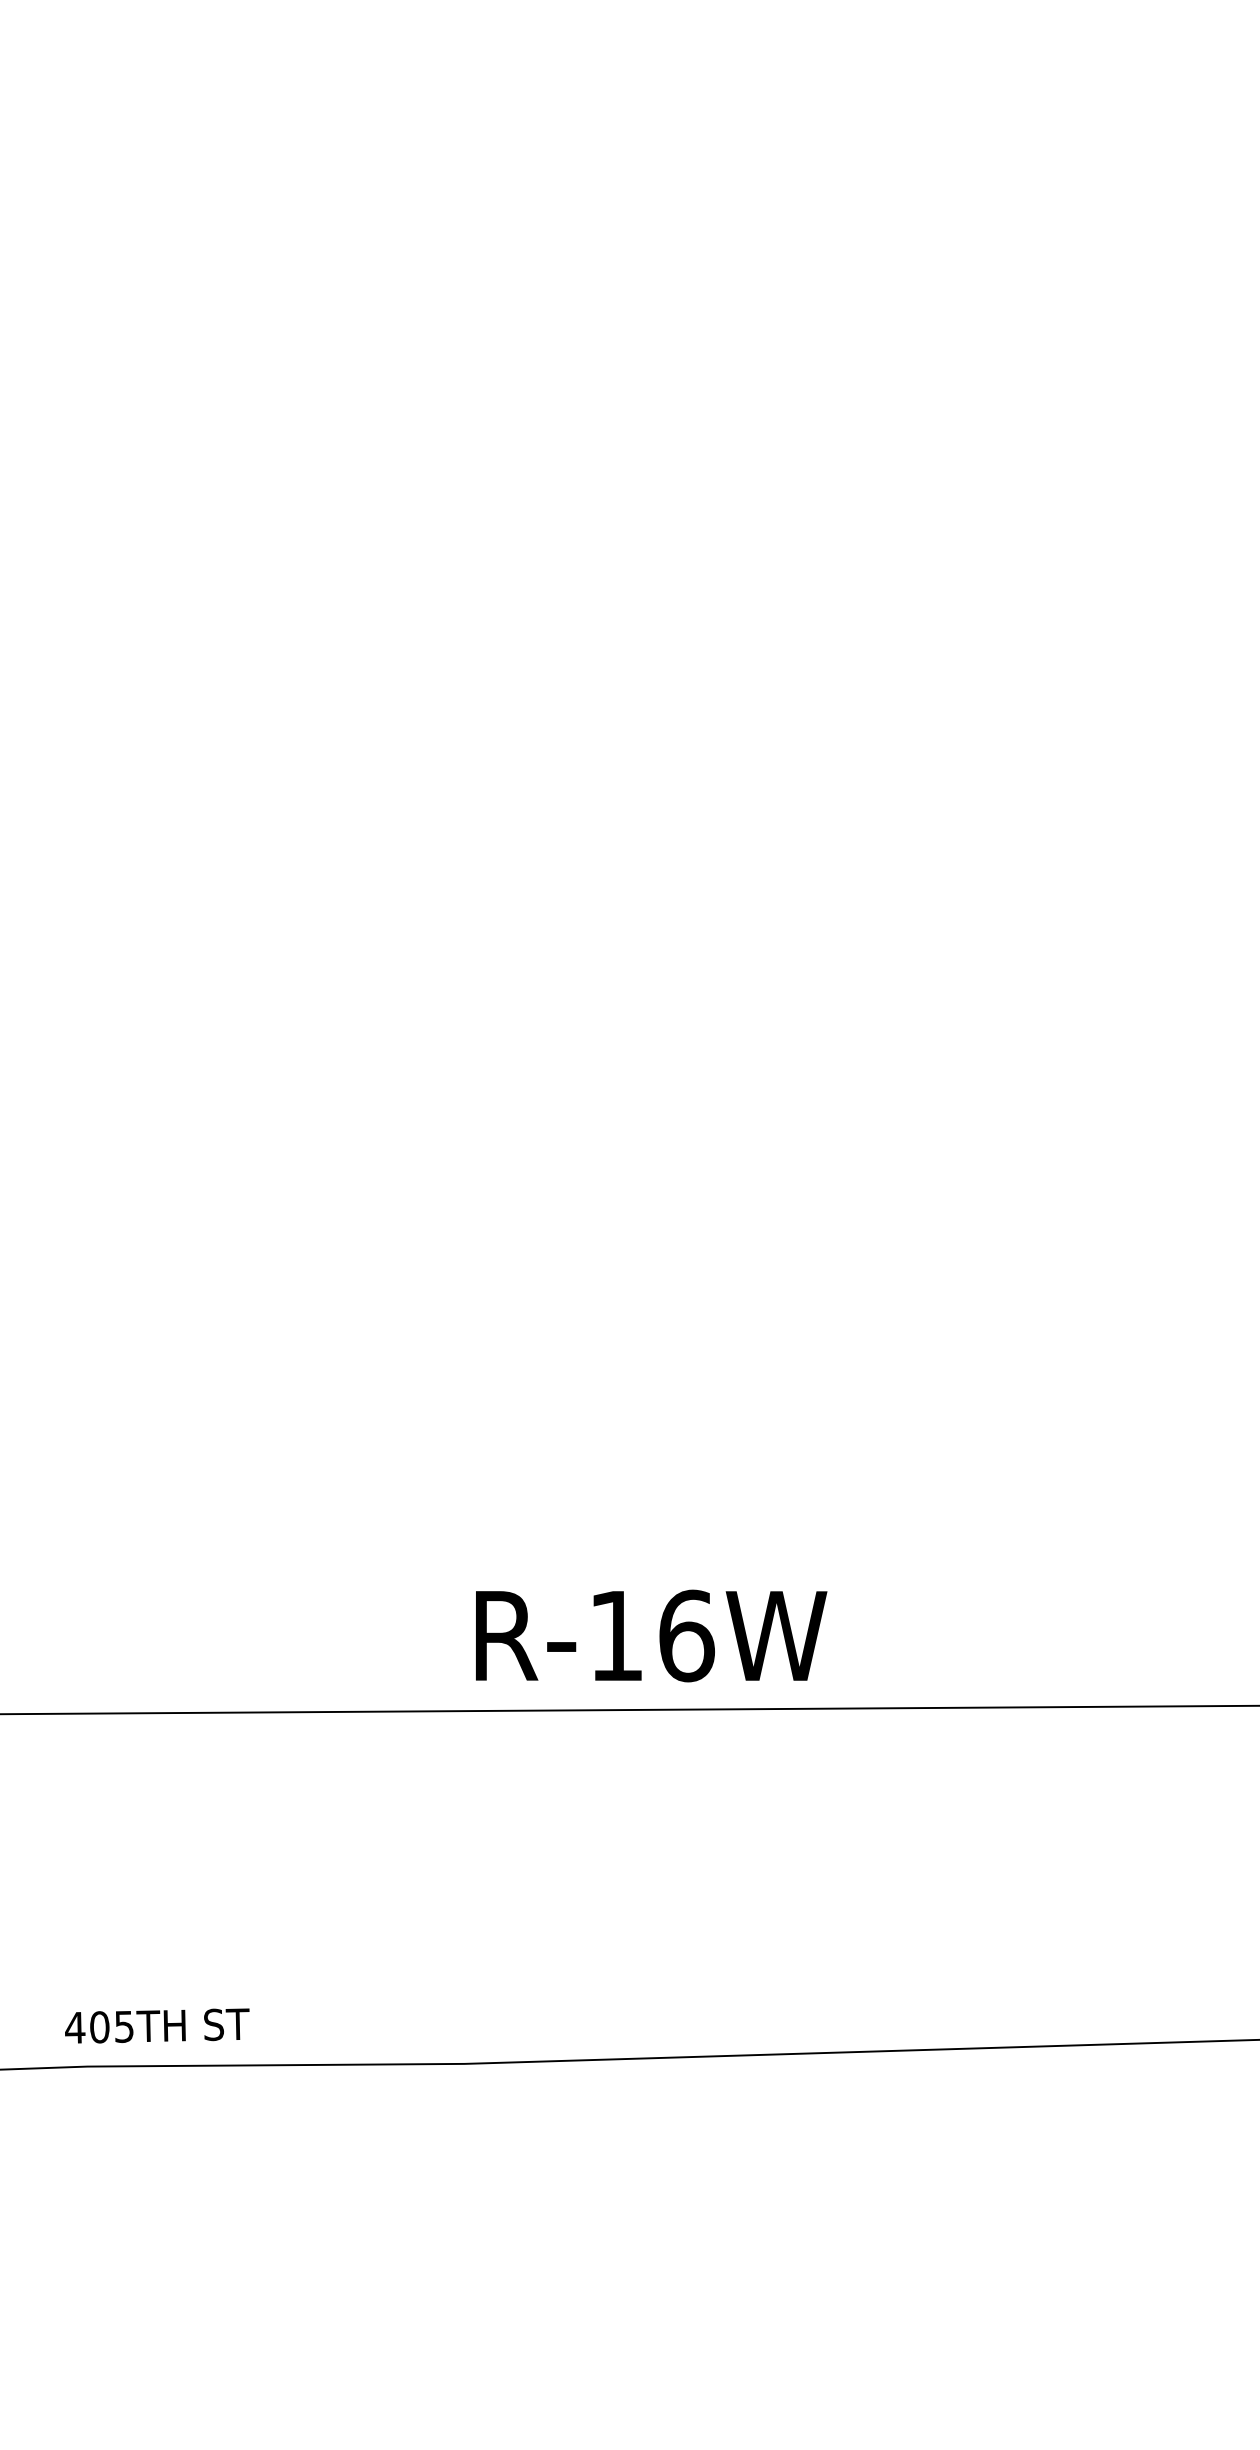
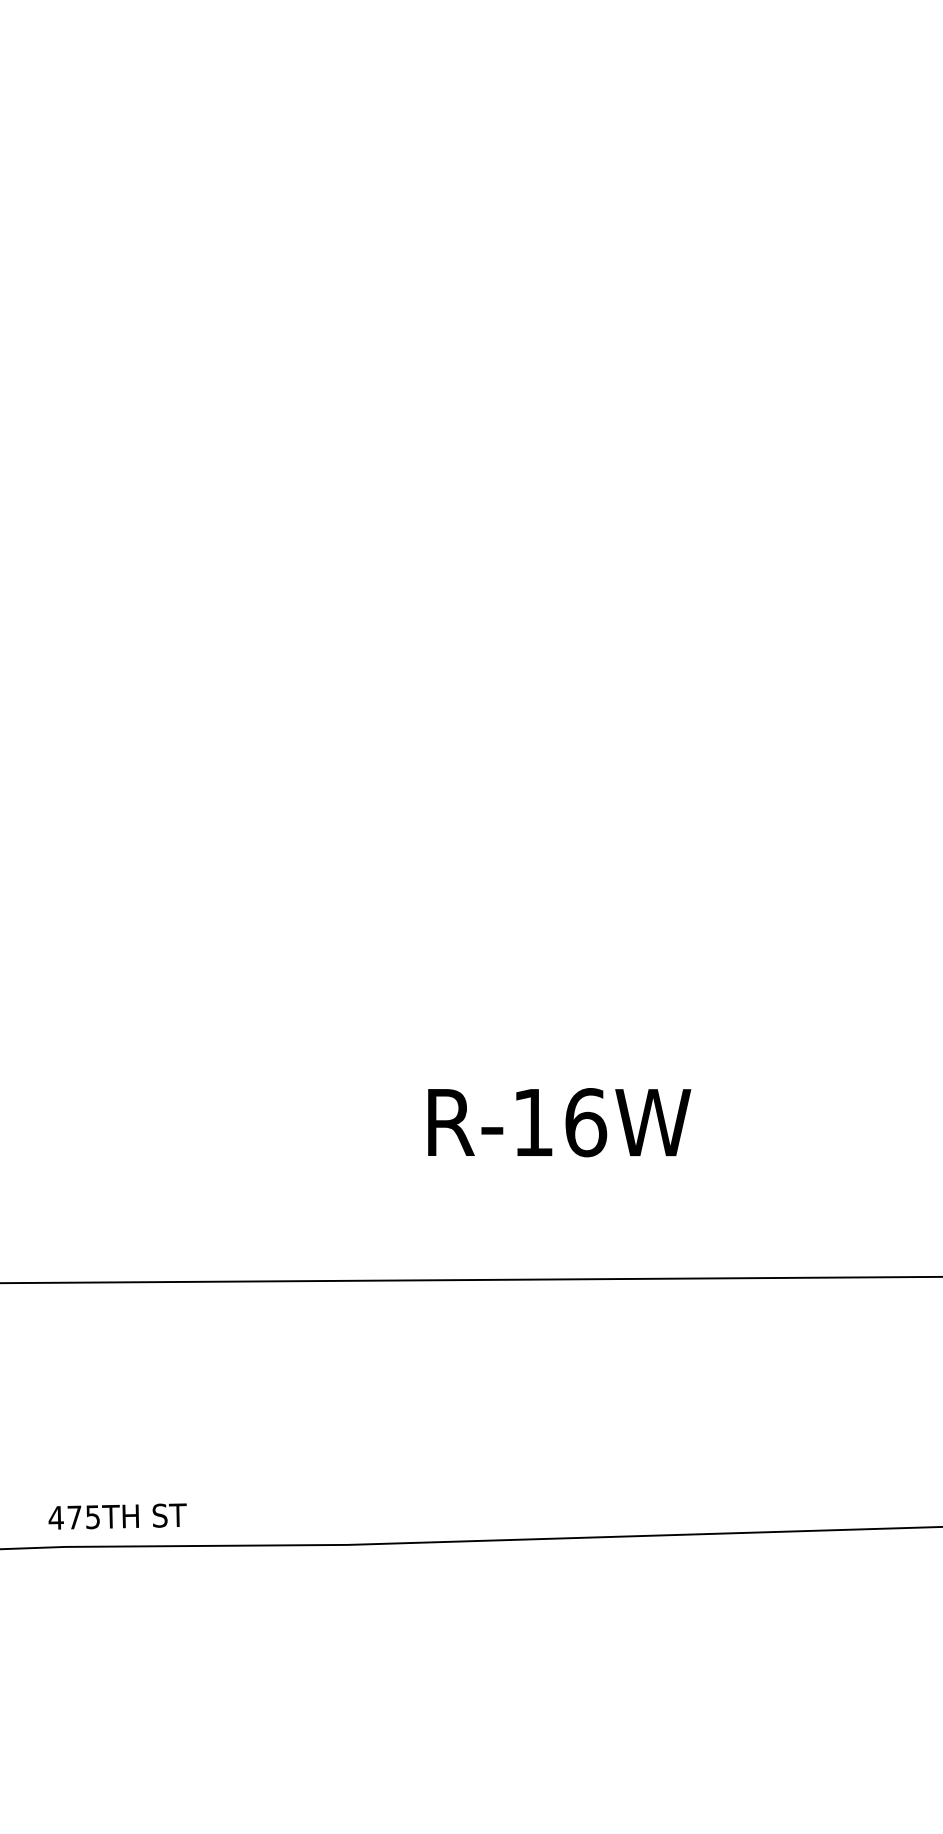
text: (651, 1635) -> (559, 1122), moved
text: (99, 2027) -> (74, 1517), 405TH -> 475TH

